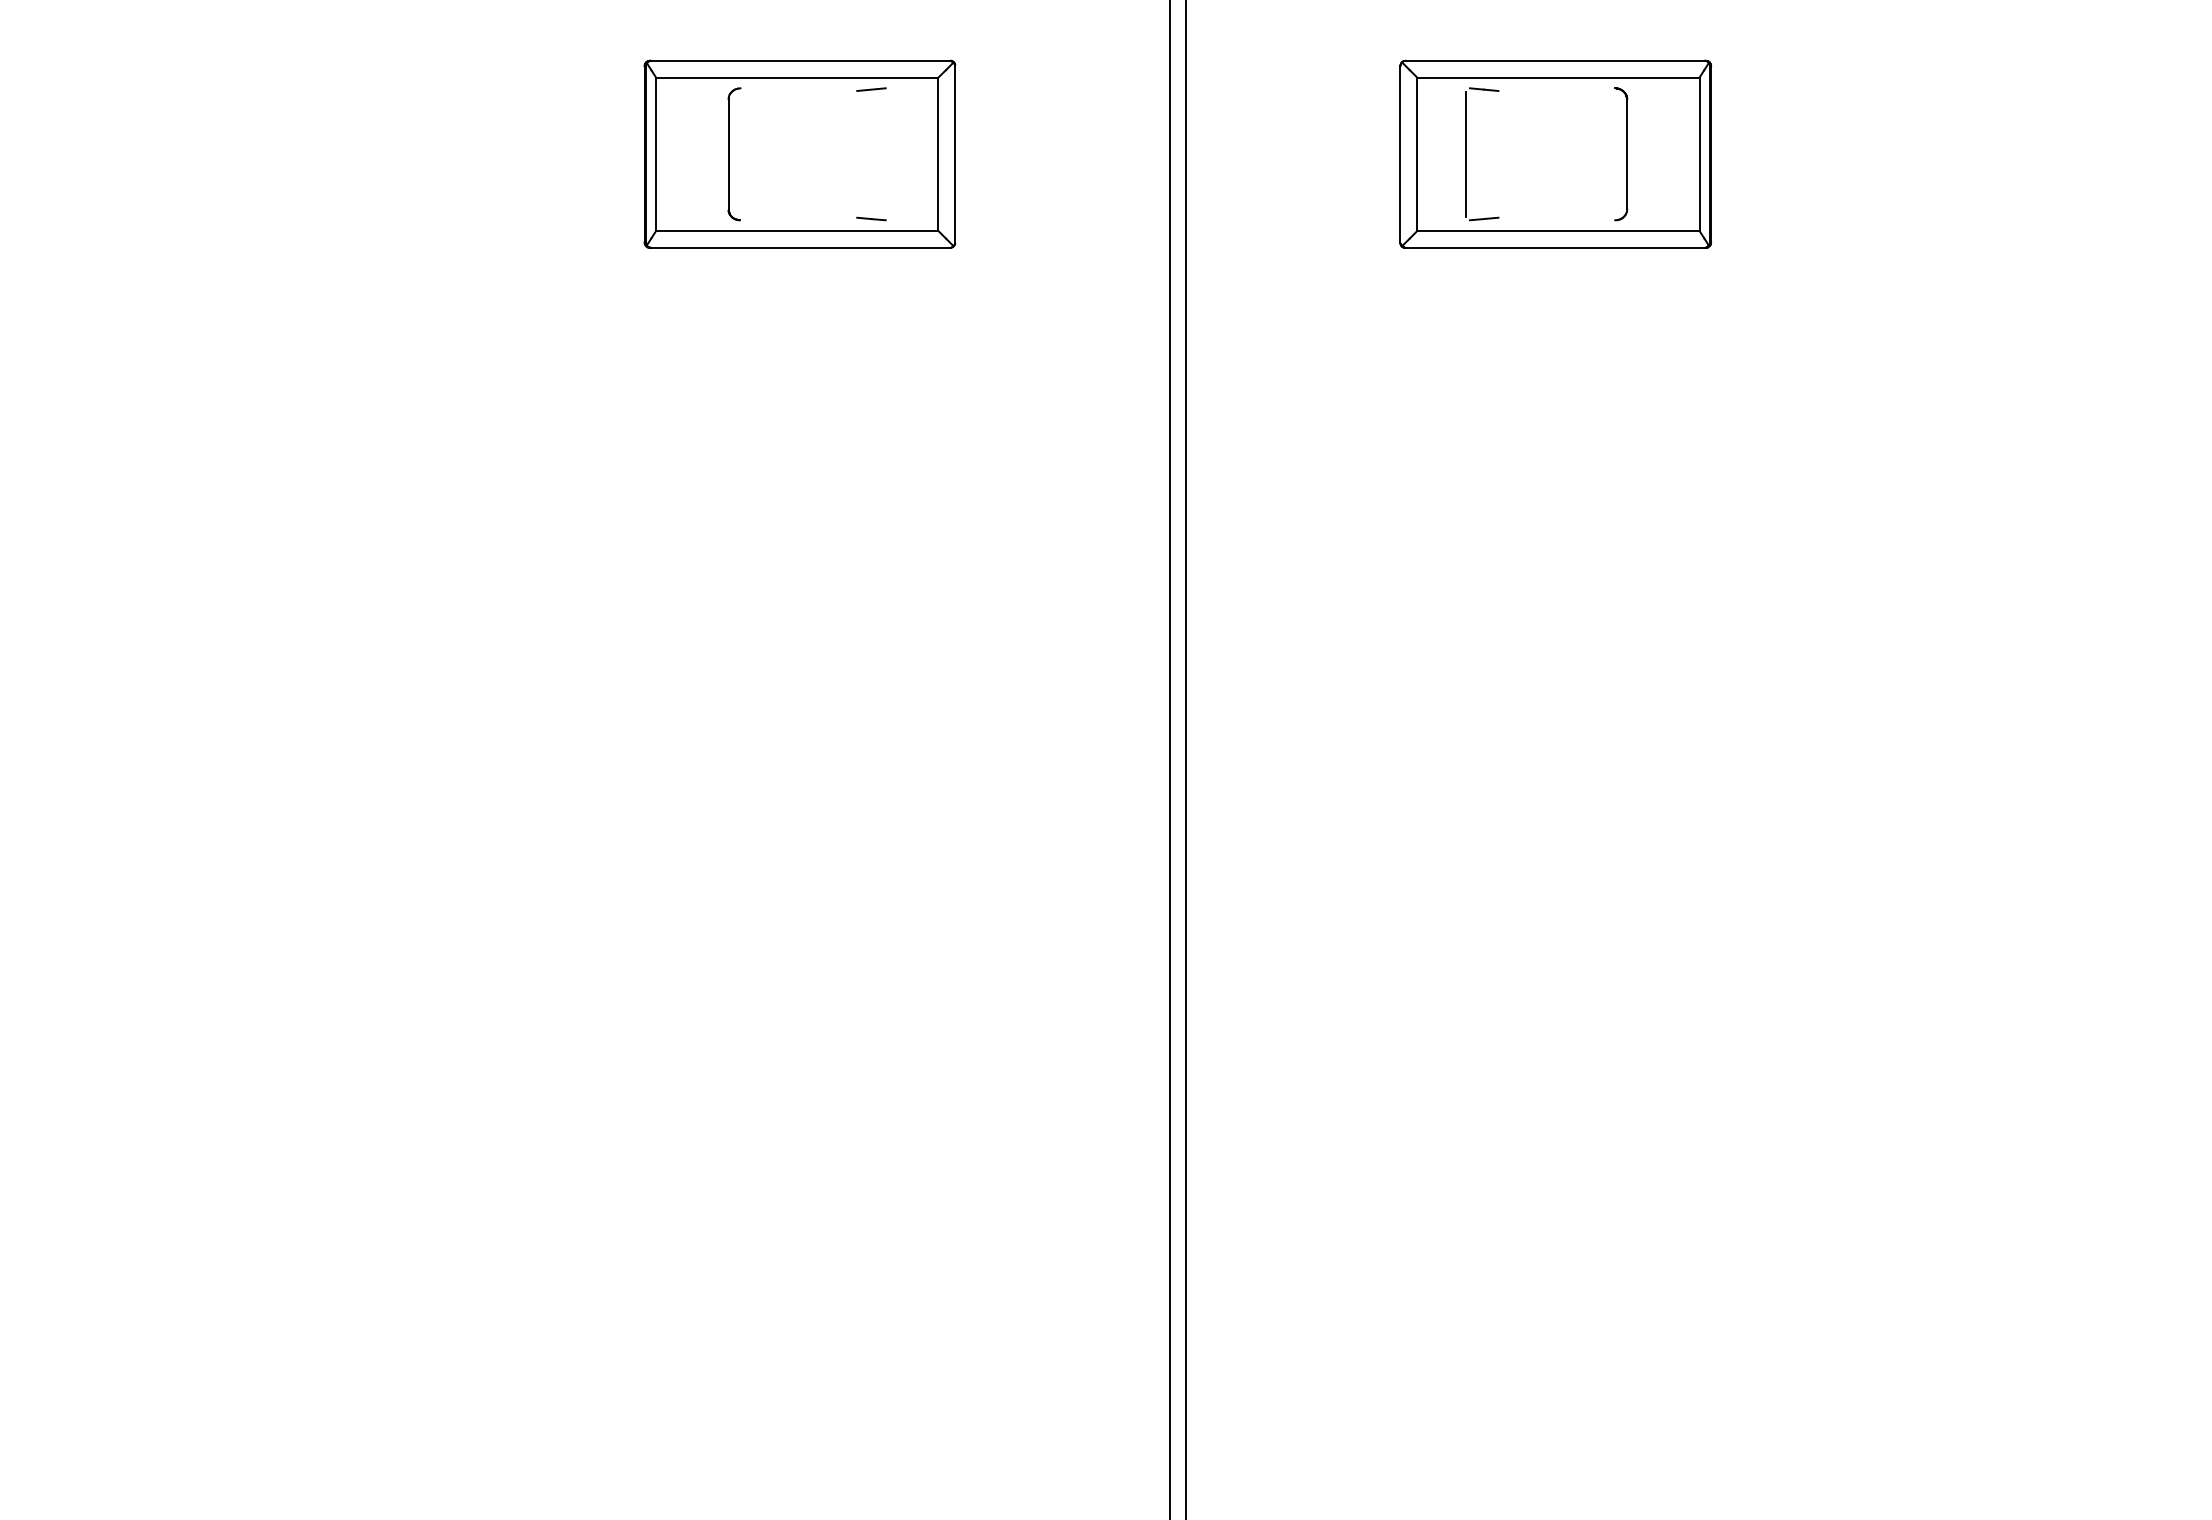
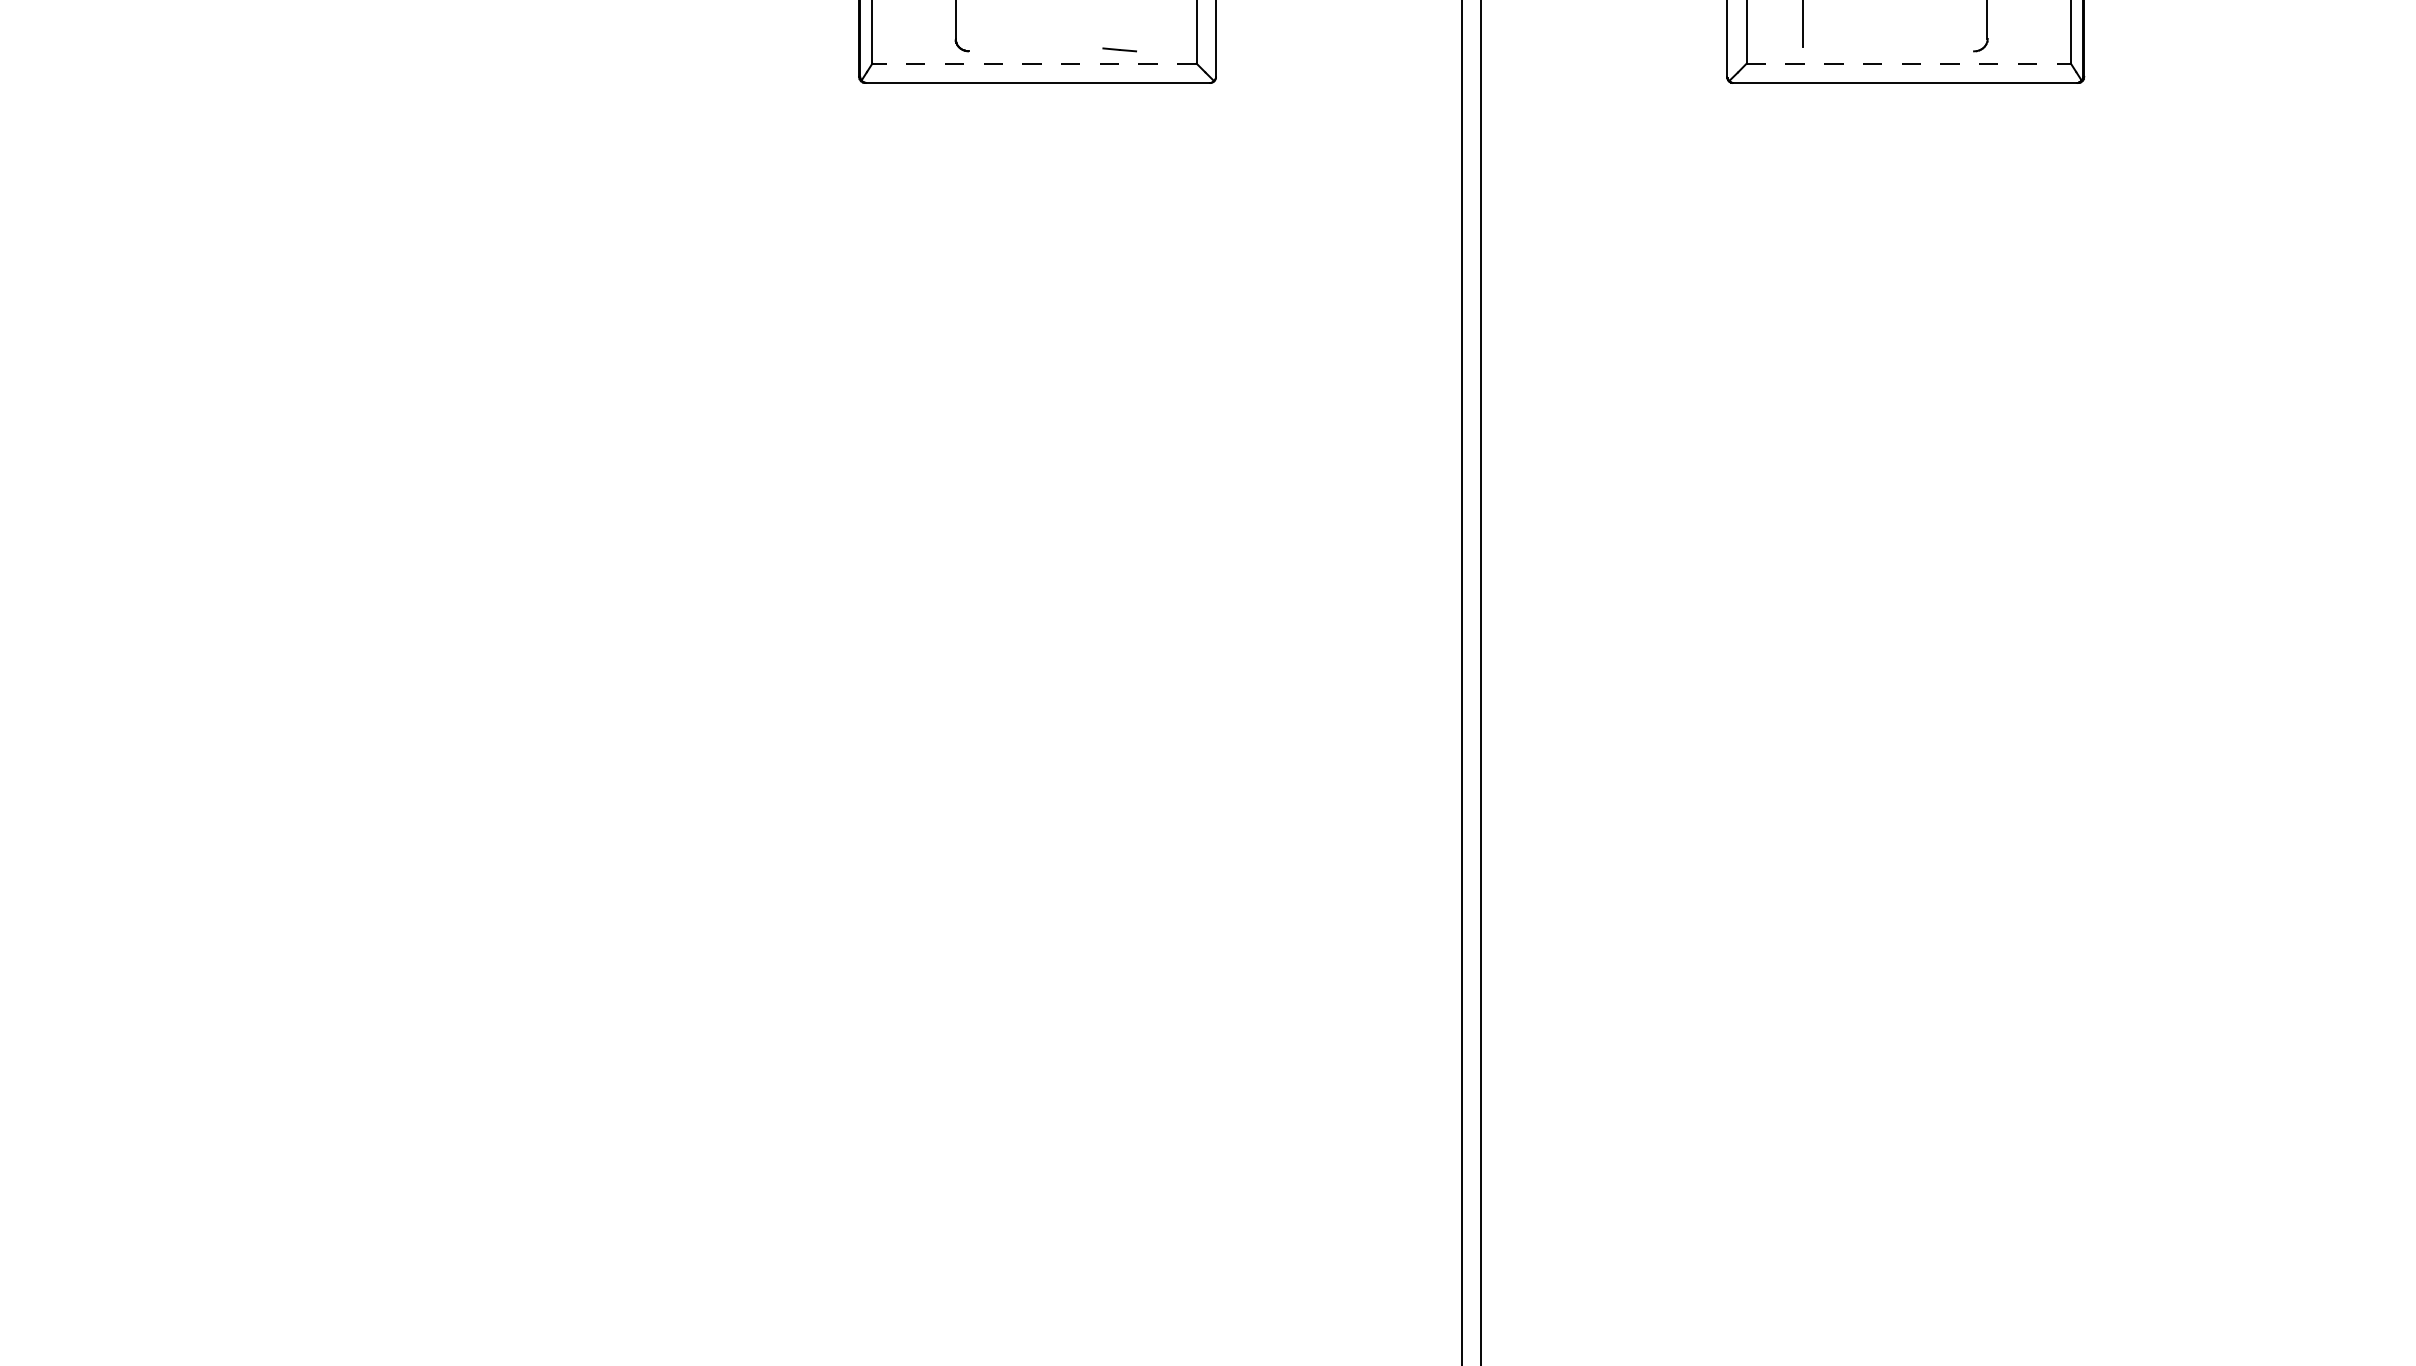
line: (1483, 218) -> (1822, 49), removed
line: (796, 230) -> (1033, 63), solid -> dashed
line: (1558, 230) -> (1908, 63), solid -> dashed

